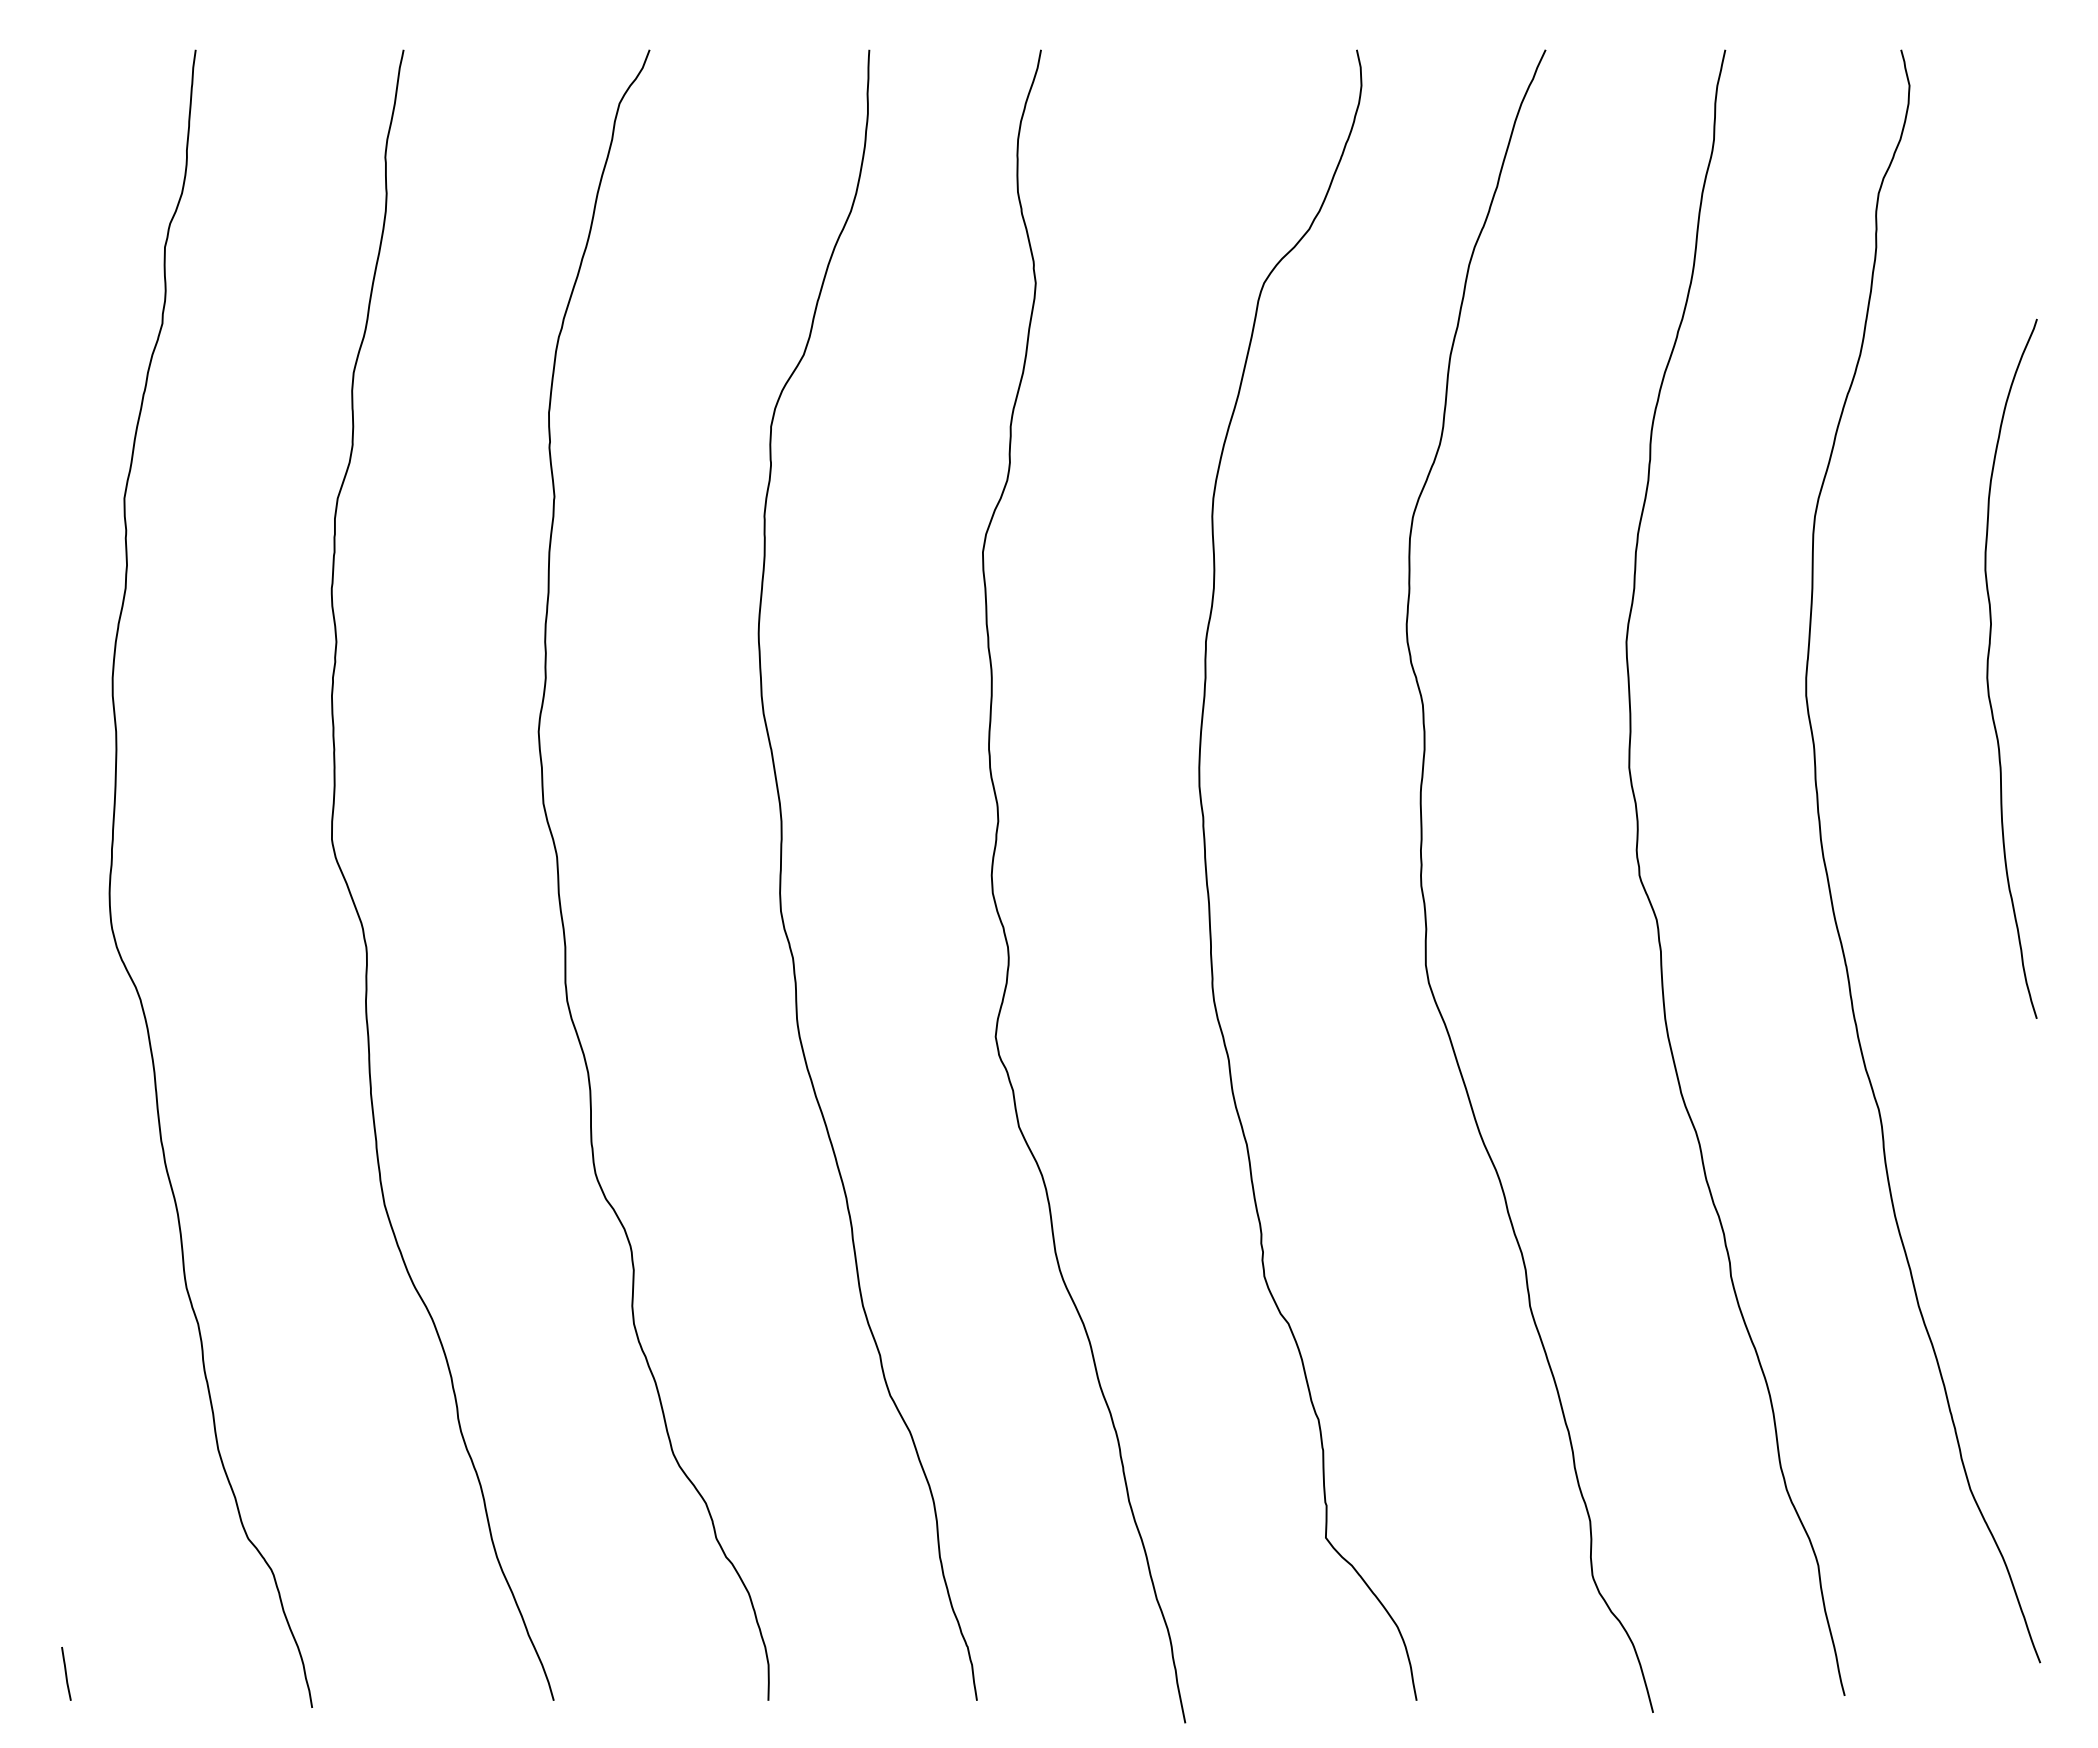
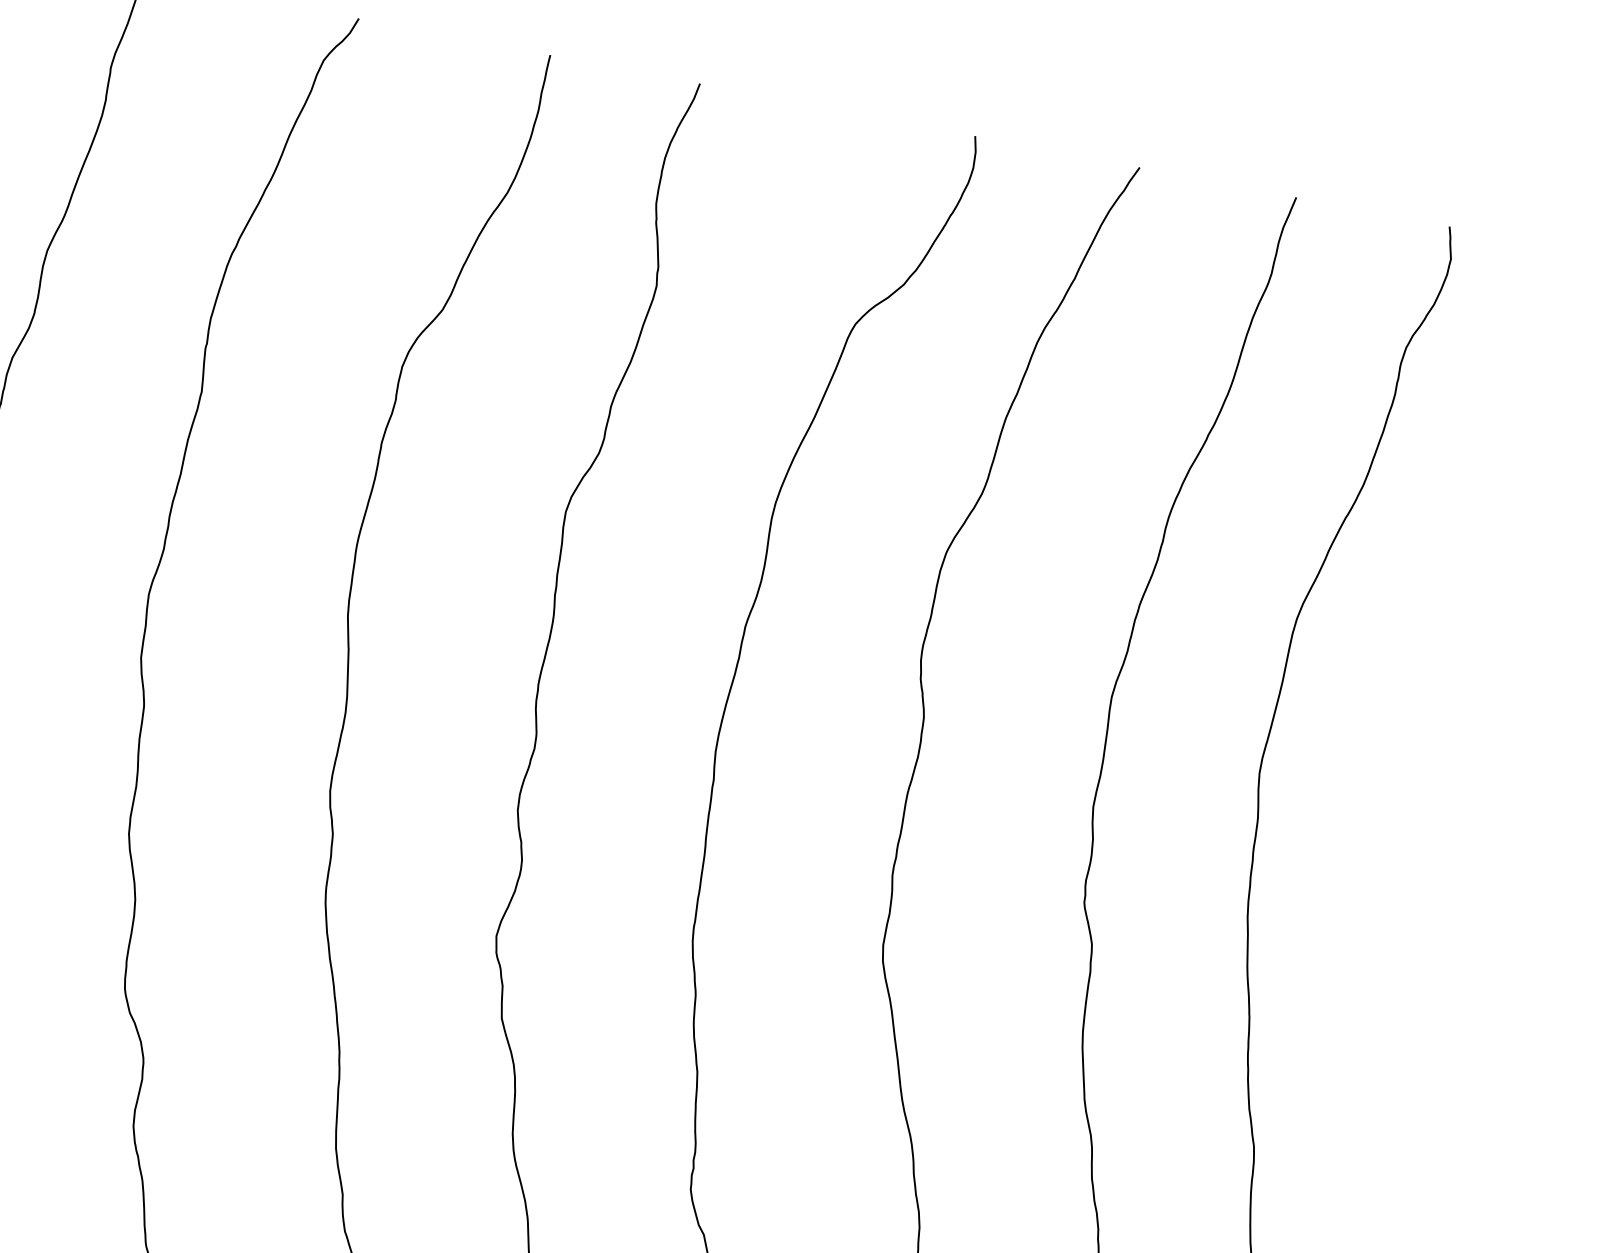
curve: (1988, 668) -> (1422, 780), removed

